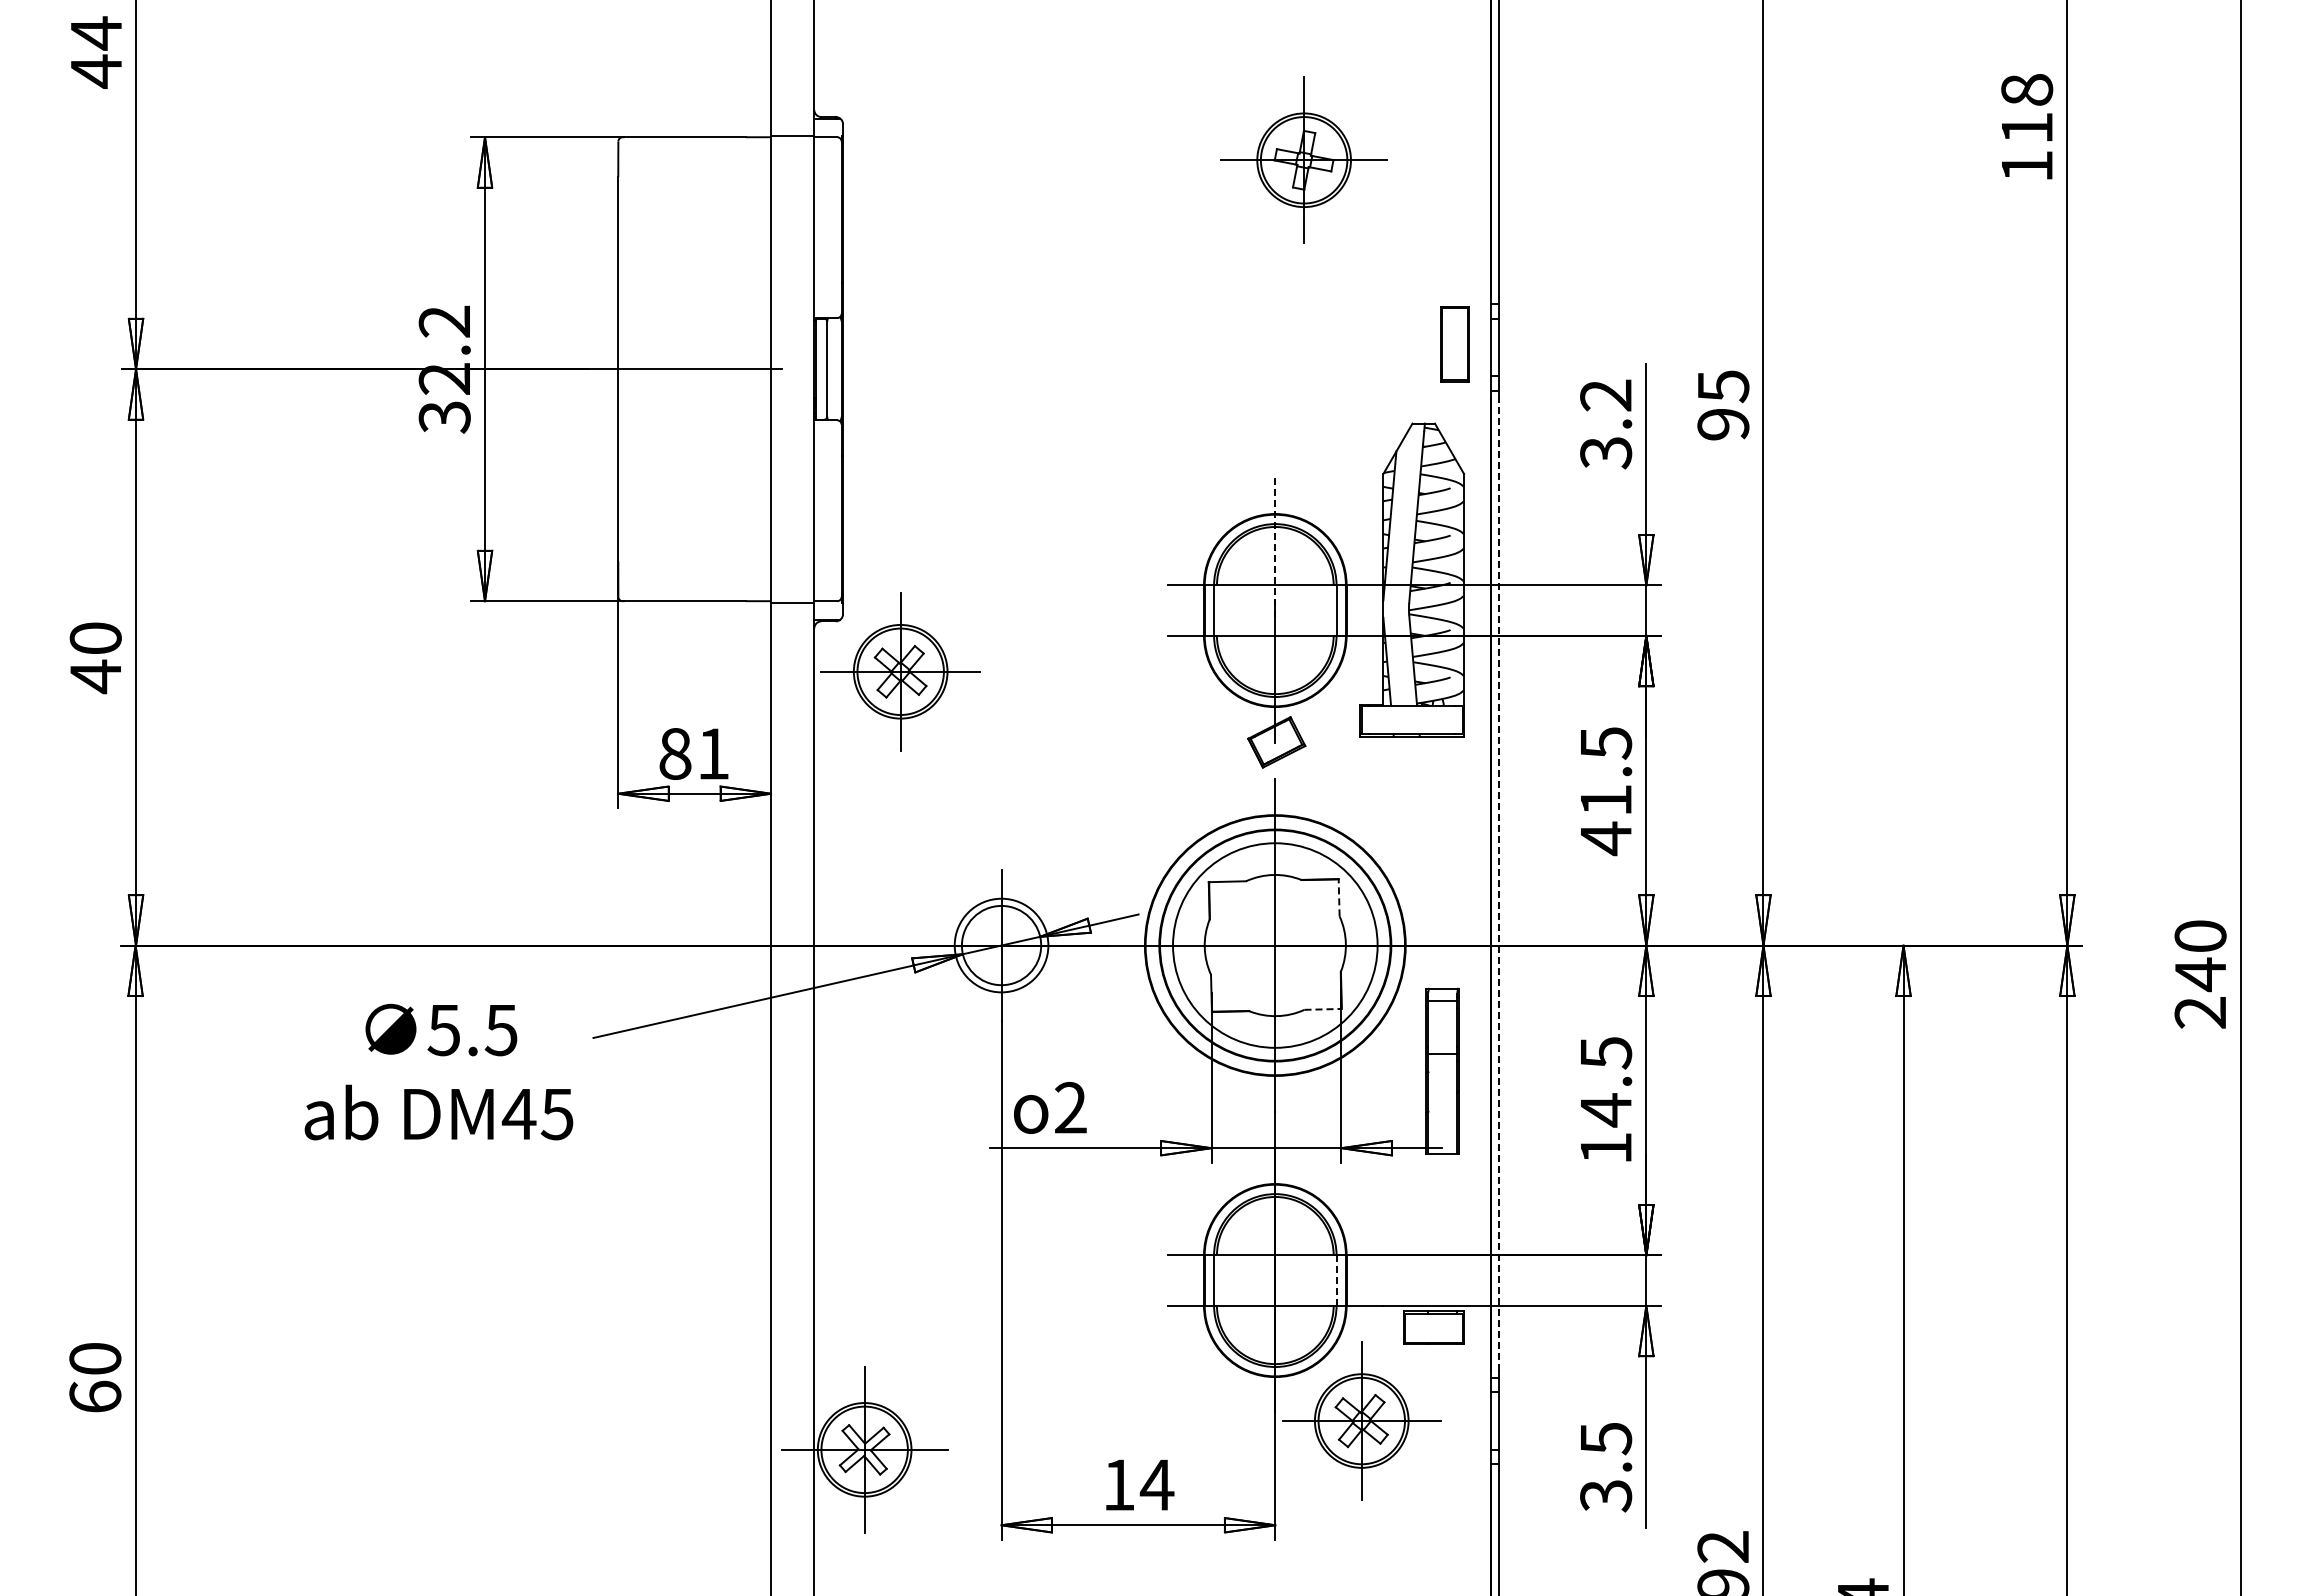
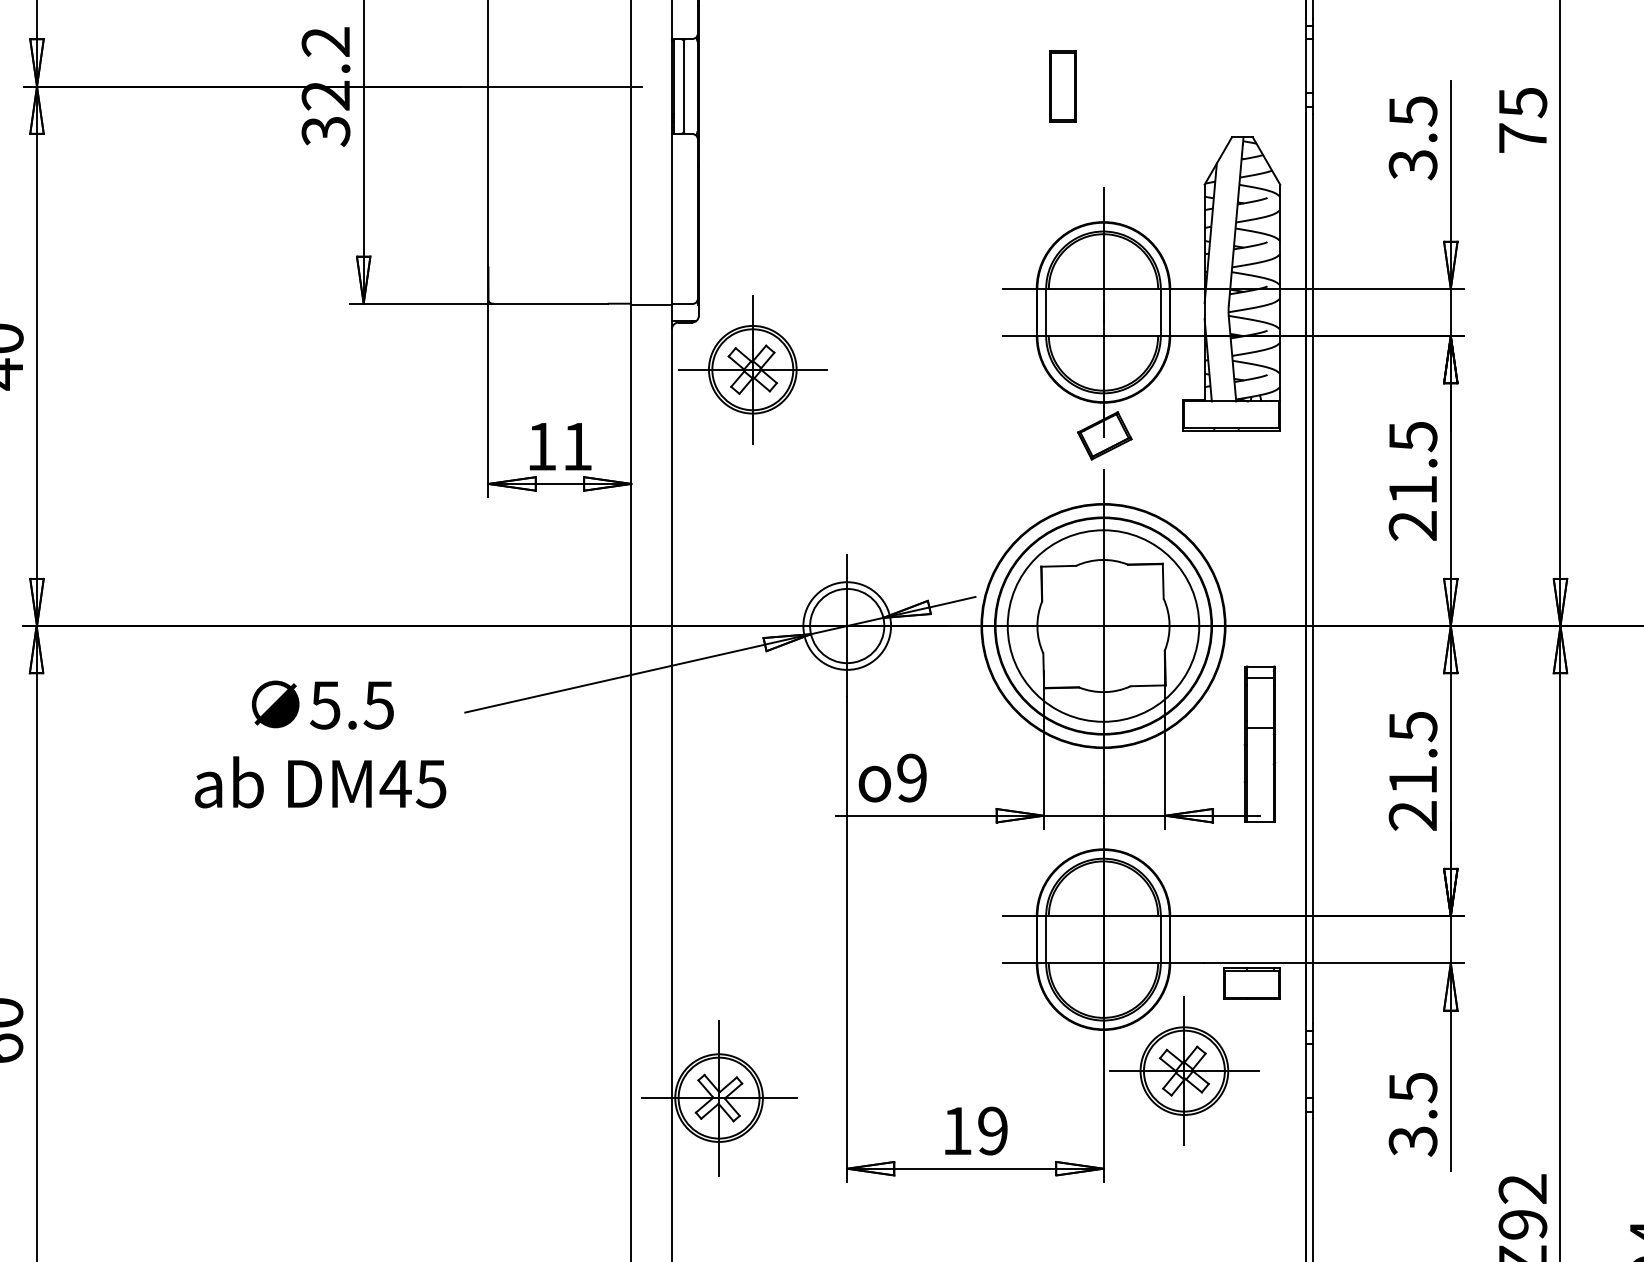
part: (1454, 344) -> (1062, 86), moved
text: (1606, 395) -> (1413, 111), 3.2 -> 3.5
text: (1723, 424) -> (1523, 138), 95 -> 75
line: (1275, 549) -> (1103, 255), dashed -> solid
text: (675, 753) -> (542, 446), 81 -> 11
text: (1605, 838) -> (1412, 525), 41.5 -> 21.5
line: (1498, 883) -> (1312, 567), dashed -> solid
line: (1339, 897) -> (1163, 581), dashed -> solid
line: (1323, 1009) -> (1148, 685), dashed -> solid
text: (1070, 1108) -> (911, 778), 2 -> 9
text: (1605, 1128) -> (1412, 797), 14.5 -> 21.5
line: (1336, 1281) -> (1160, 940), dashed -> solid
text: (1156, 1485) -> (992, 1131), 14 -> 19

